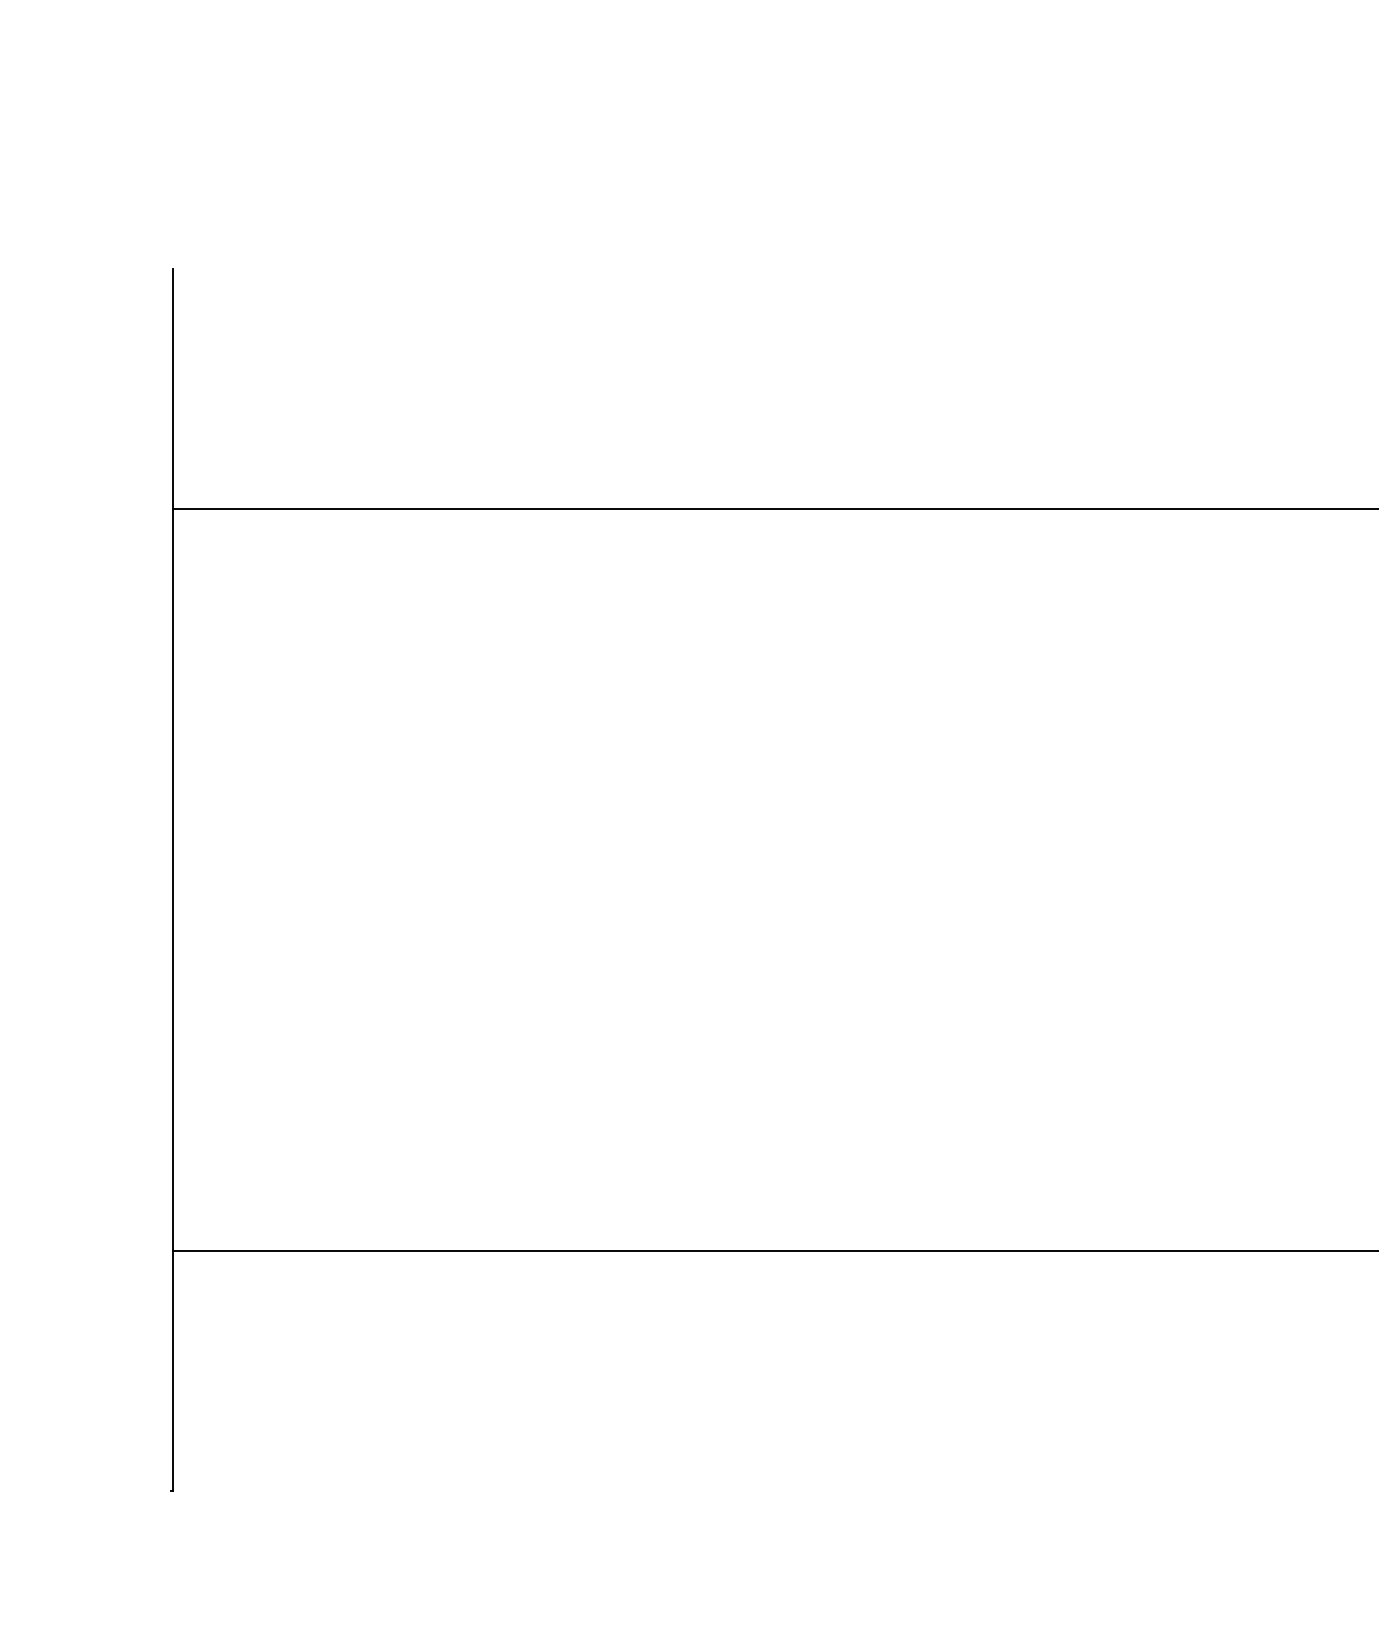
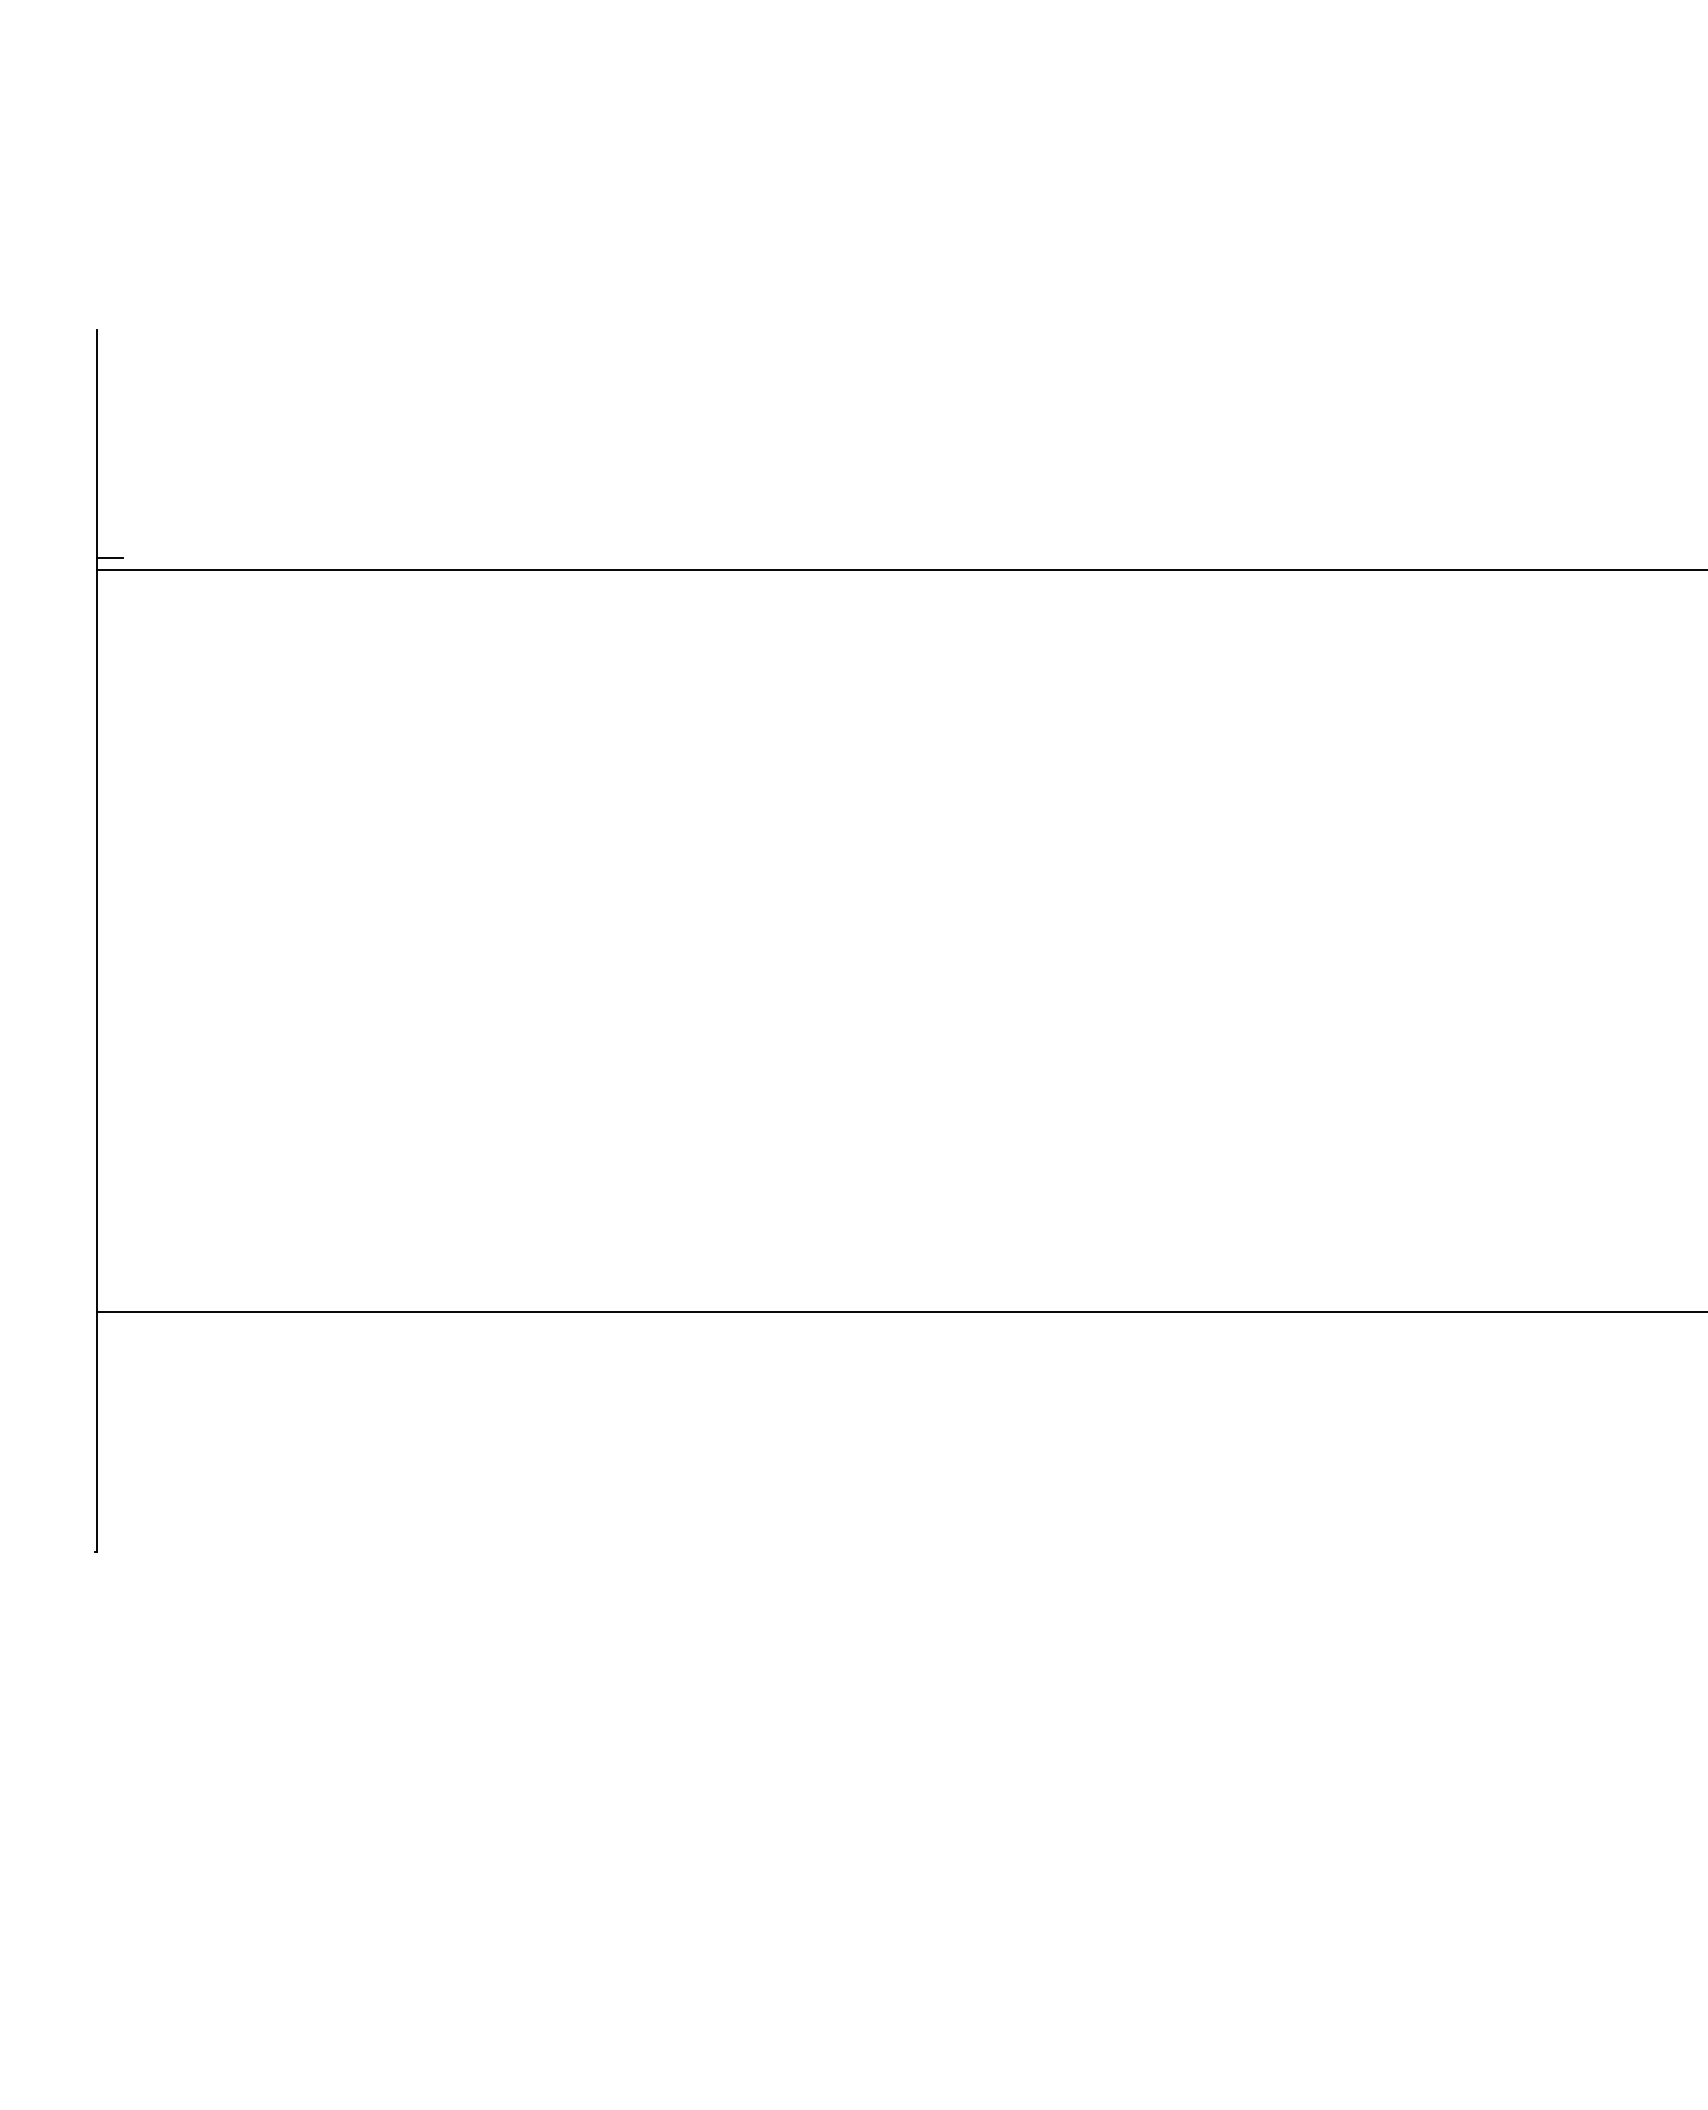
line: (185, 496) -> (109, 557), added

